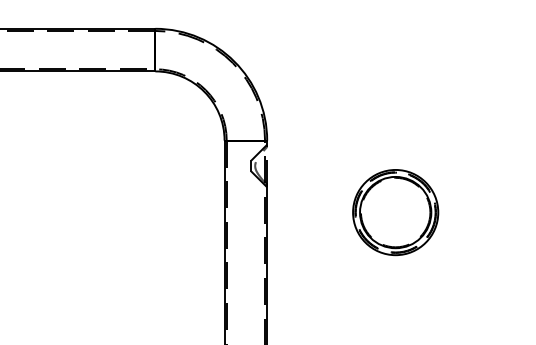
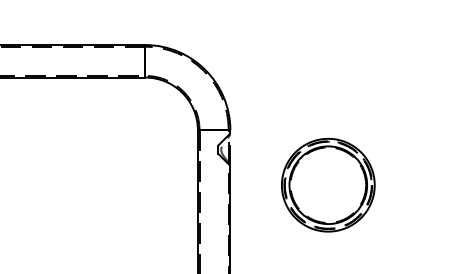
part: (395, 211) -> (328, 184), size x1.43

